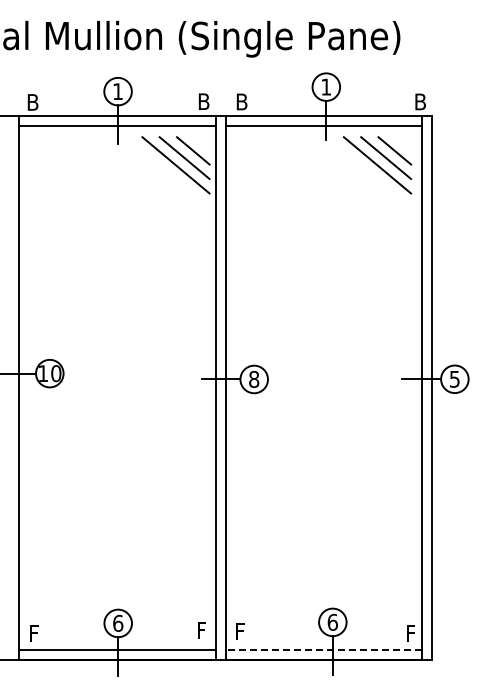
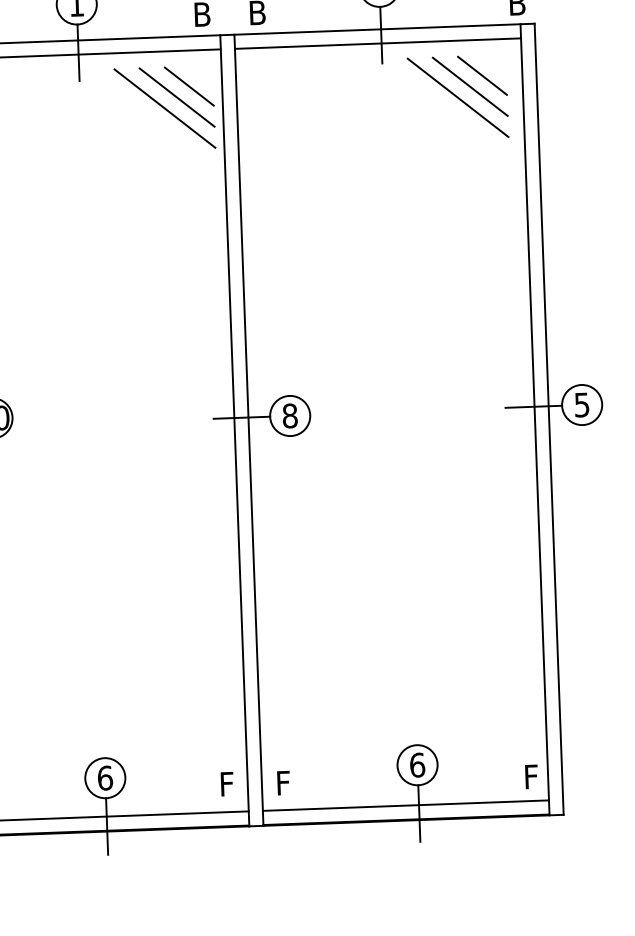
line: (323, 649) -> (405, 805), dashed -> solid

